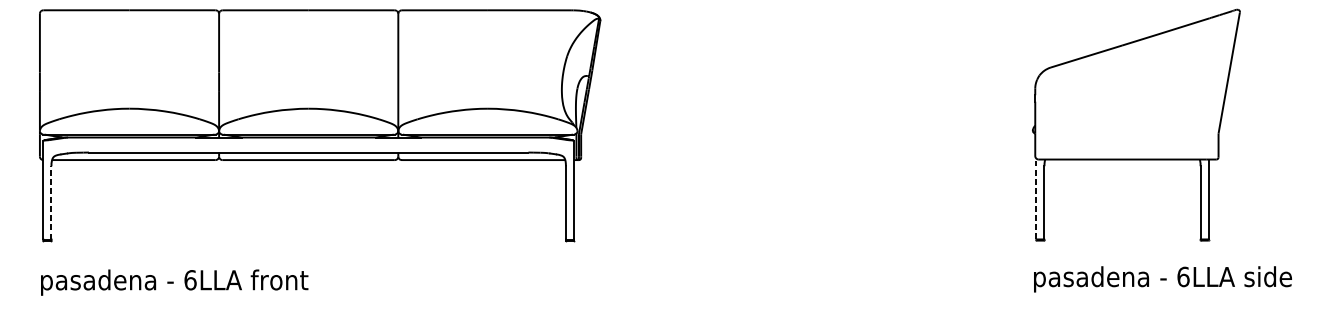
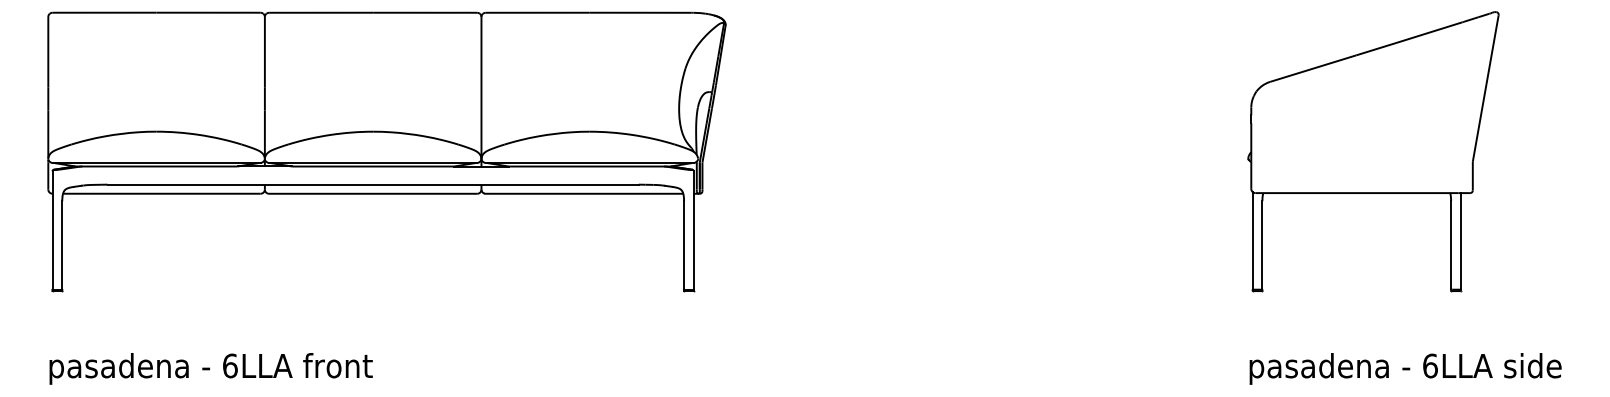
line: (1036, 198) -> (1252, 240), dashed -> solid
line: (51, 202) -> (62, 244), dashed -> solid
text: (1162, 279) -> (1405, 368), moved
text: (174, 282) -> (210, 368), moved

